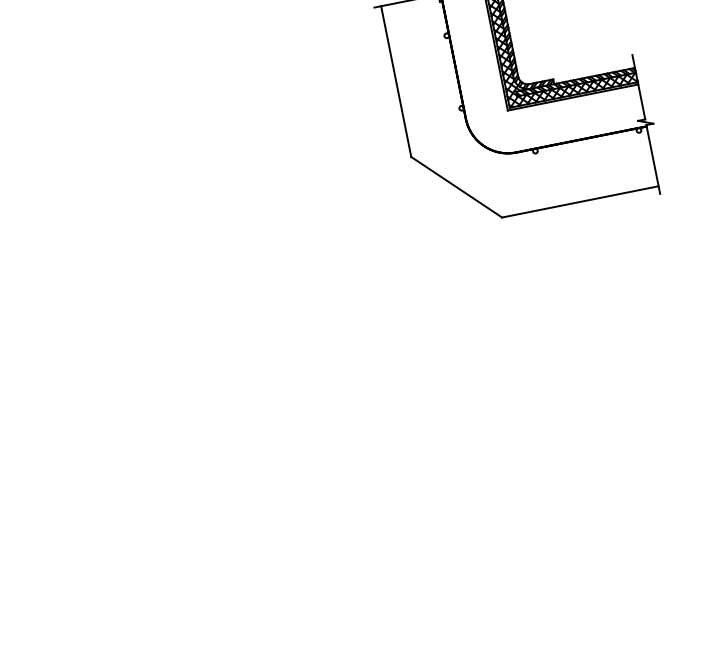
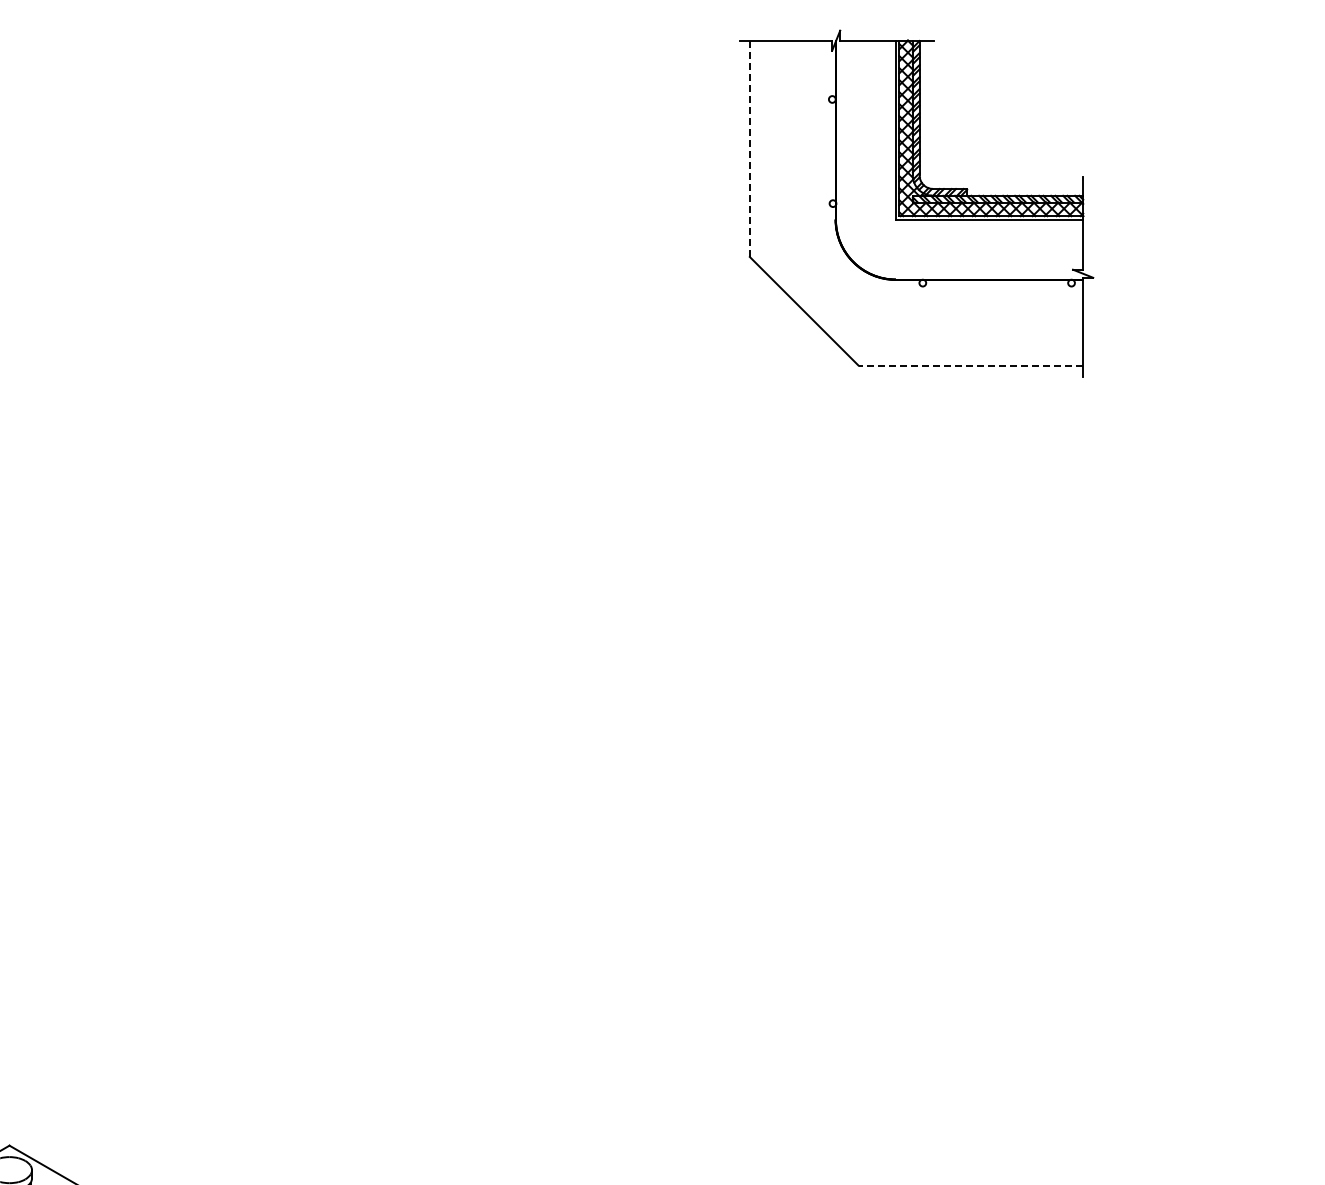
line: (396, 82) -> (749, 149), solid -> dashed
line: (580, 201) -> (970, 365), solid -> dashed

